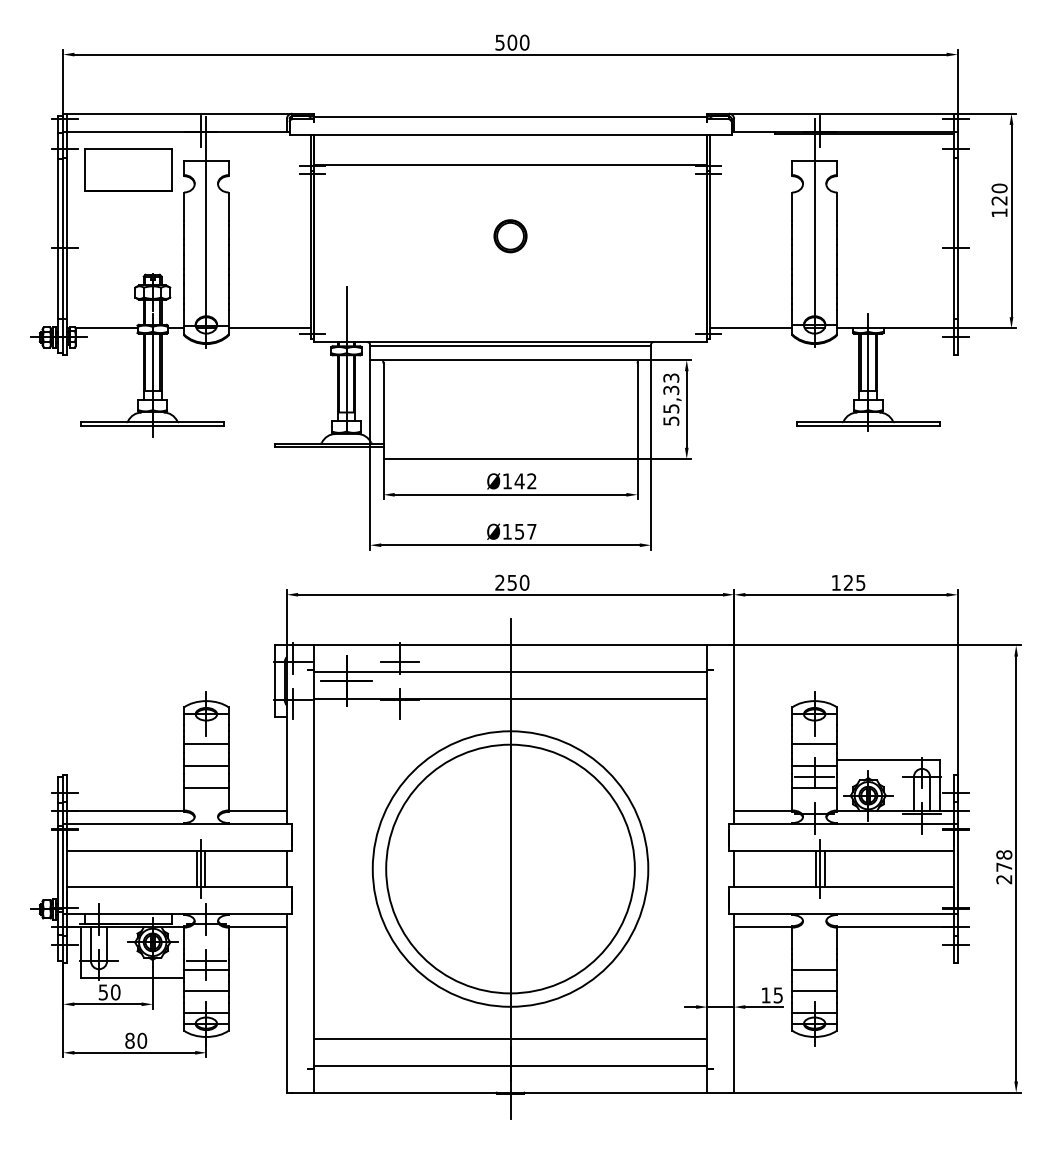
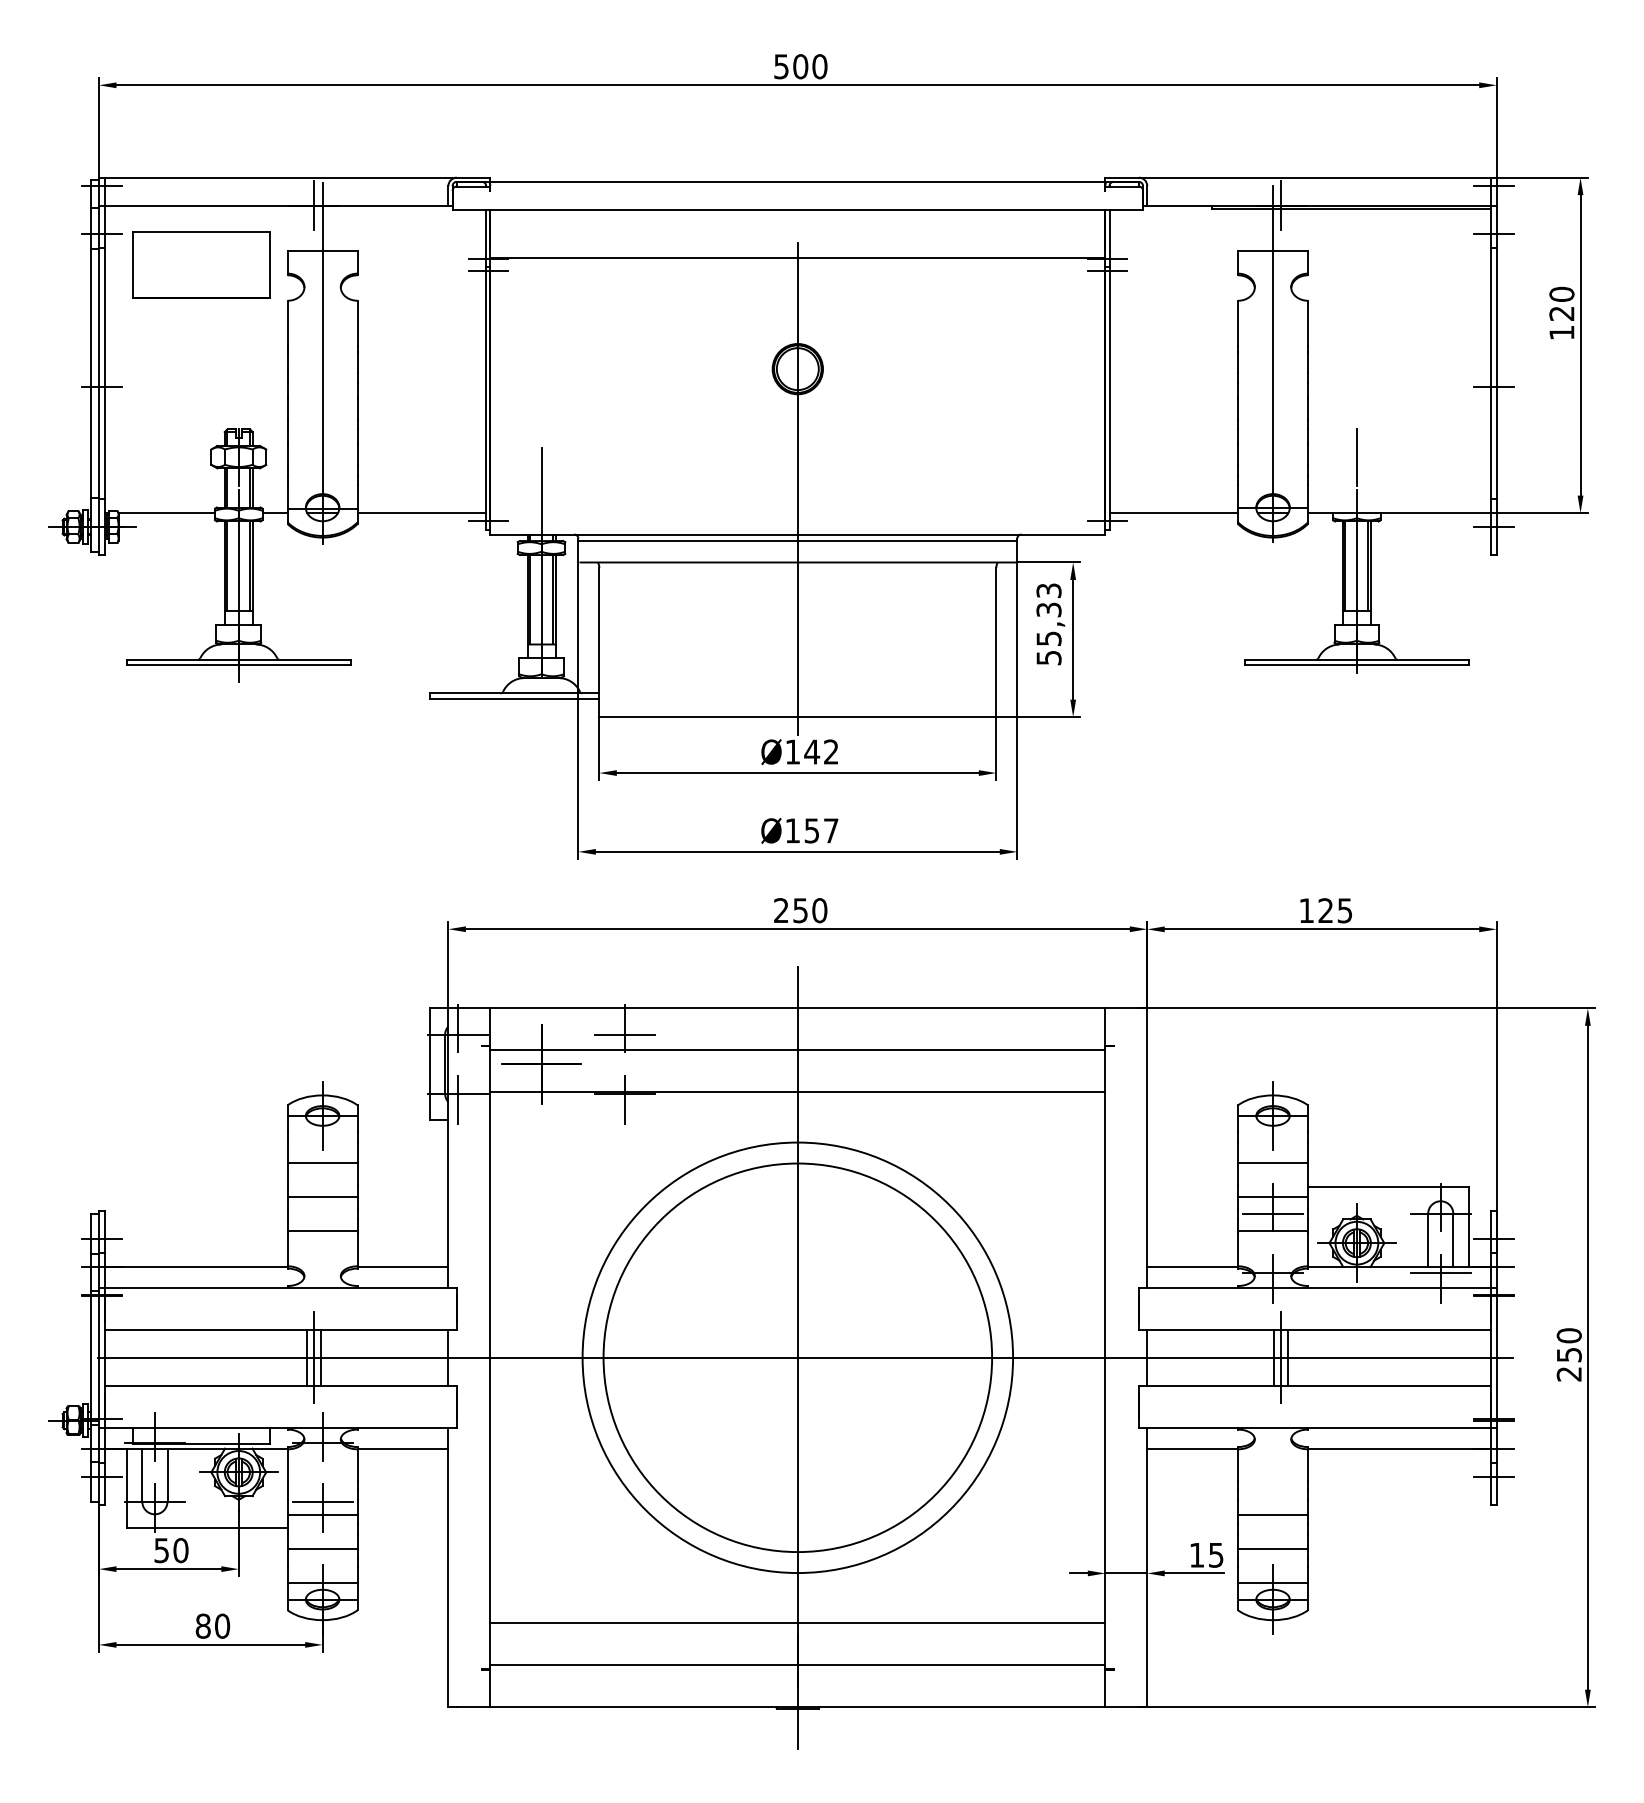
line: (868, 292) -> (1357, 456), added
line: (510, 312) -> (797, 488), added
text: (1004, 860) -> (1569, 1344), 278 -> 250
line: (515, 869) -> (805, 1358), added

